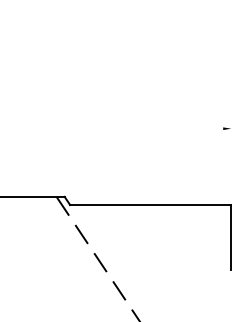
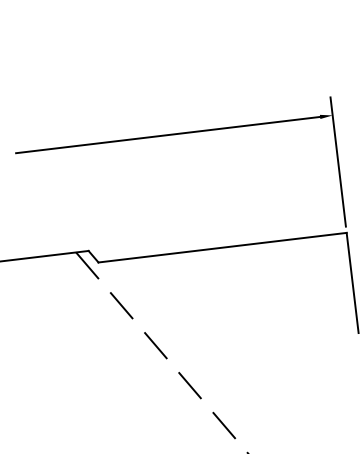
line: (124, 128) -> (168, 134), added
line: (231, 158) -> (338, 161), added

